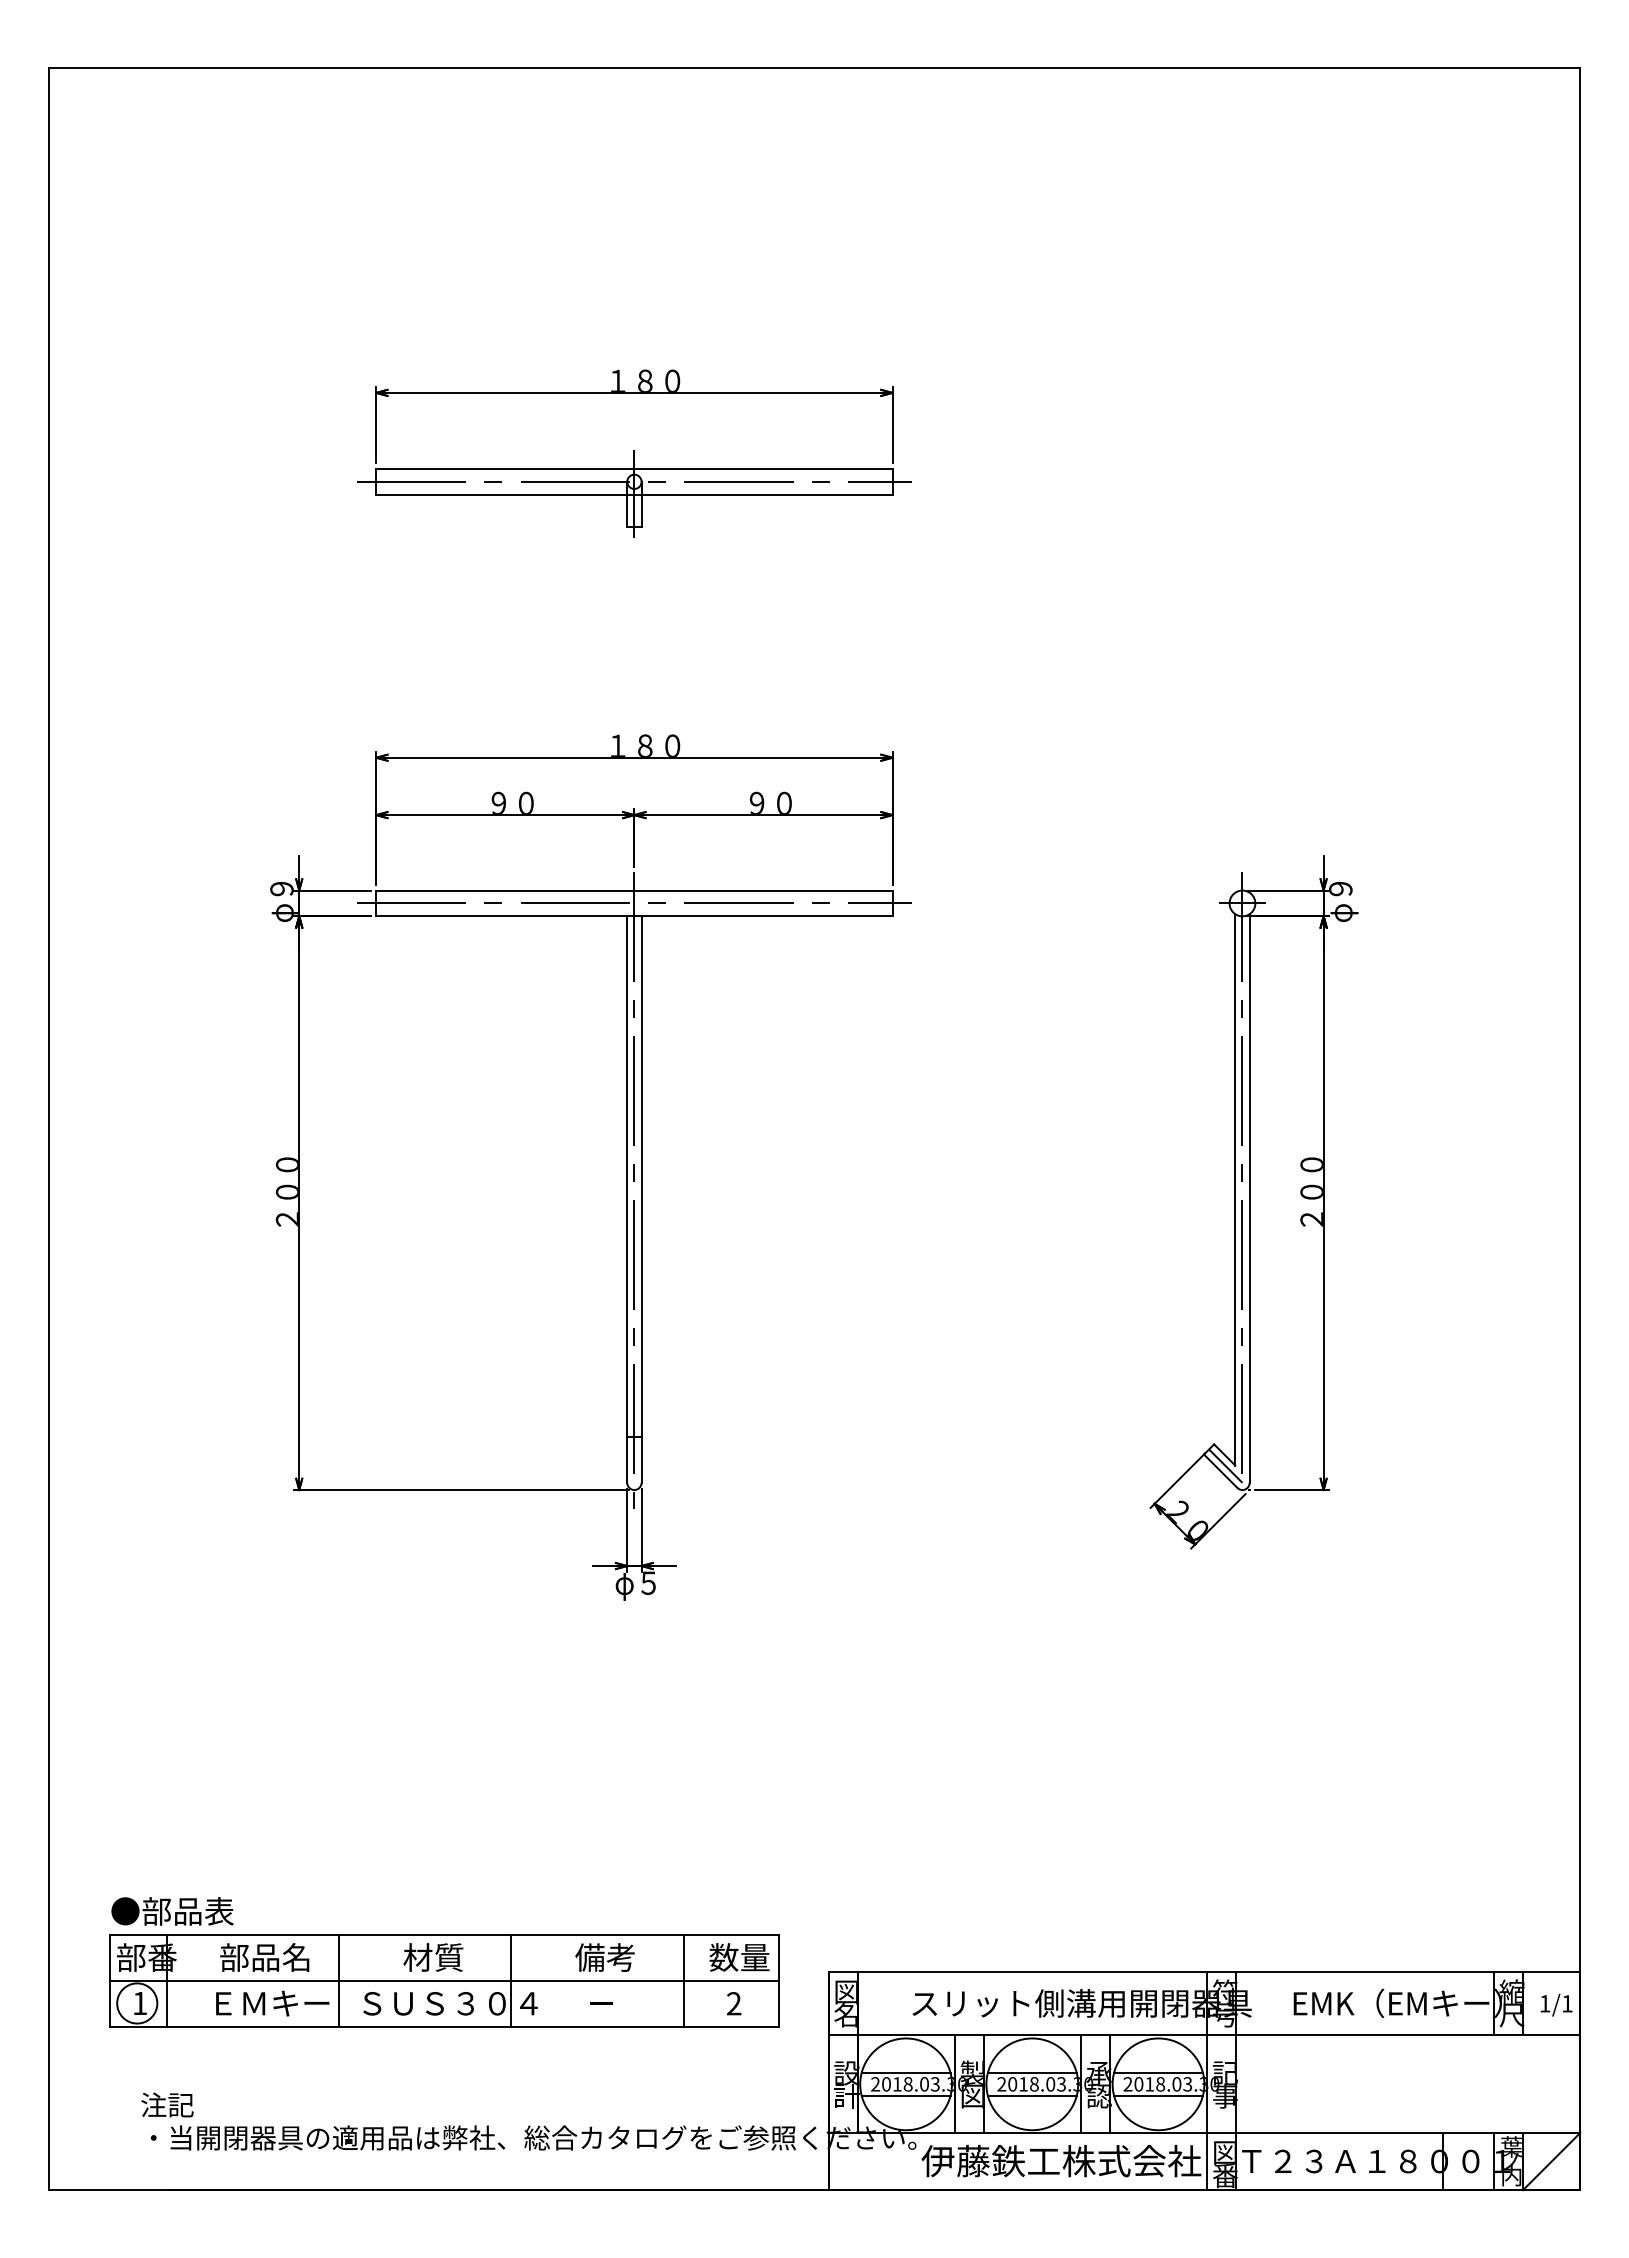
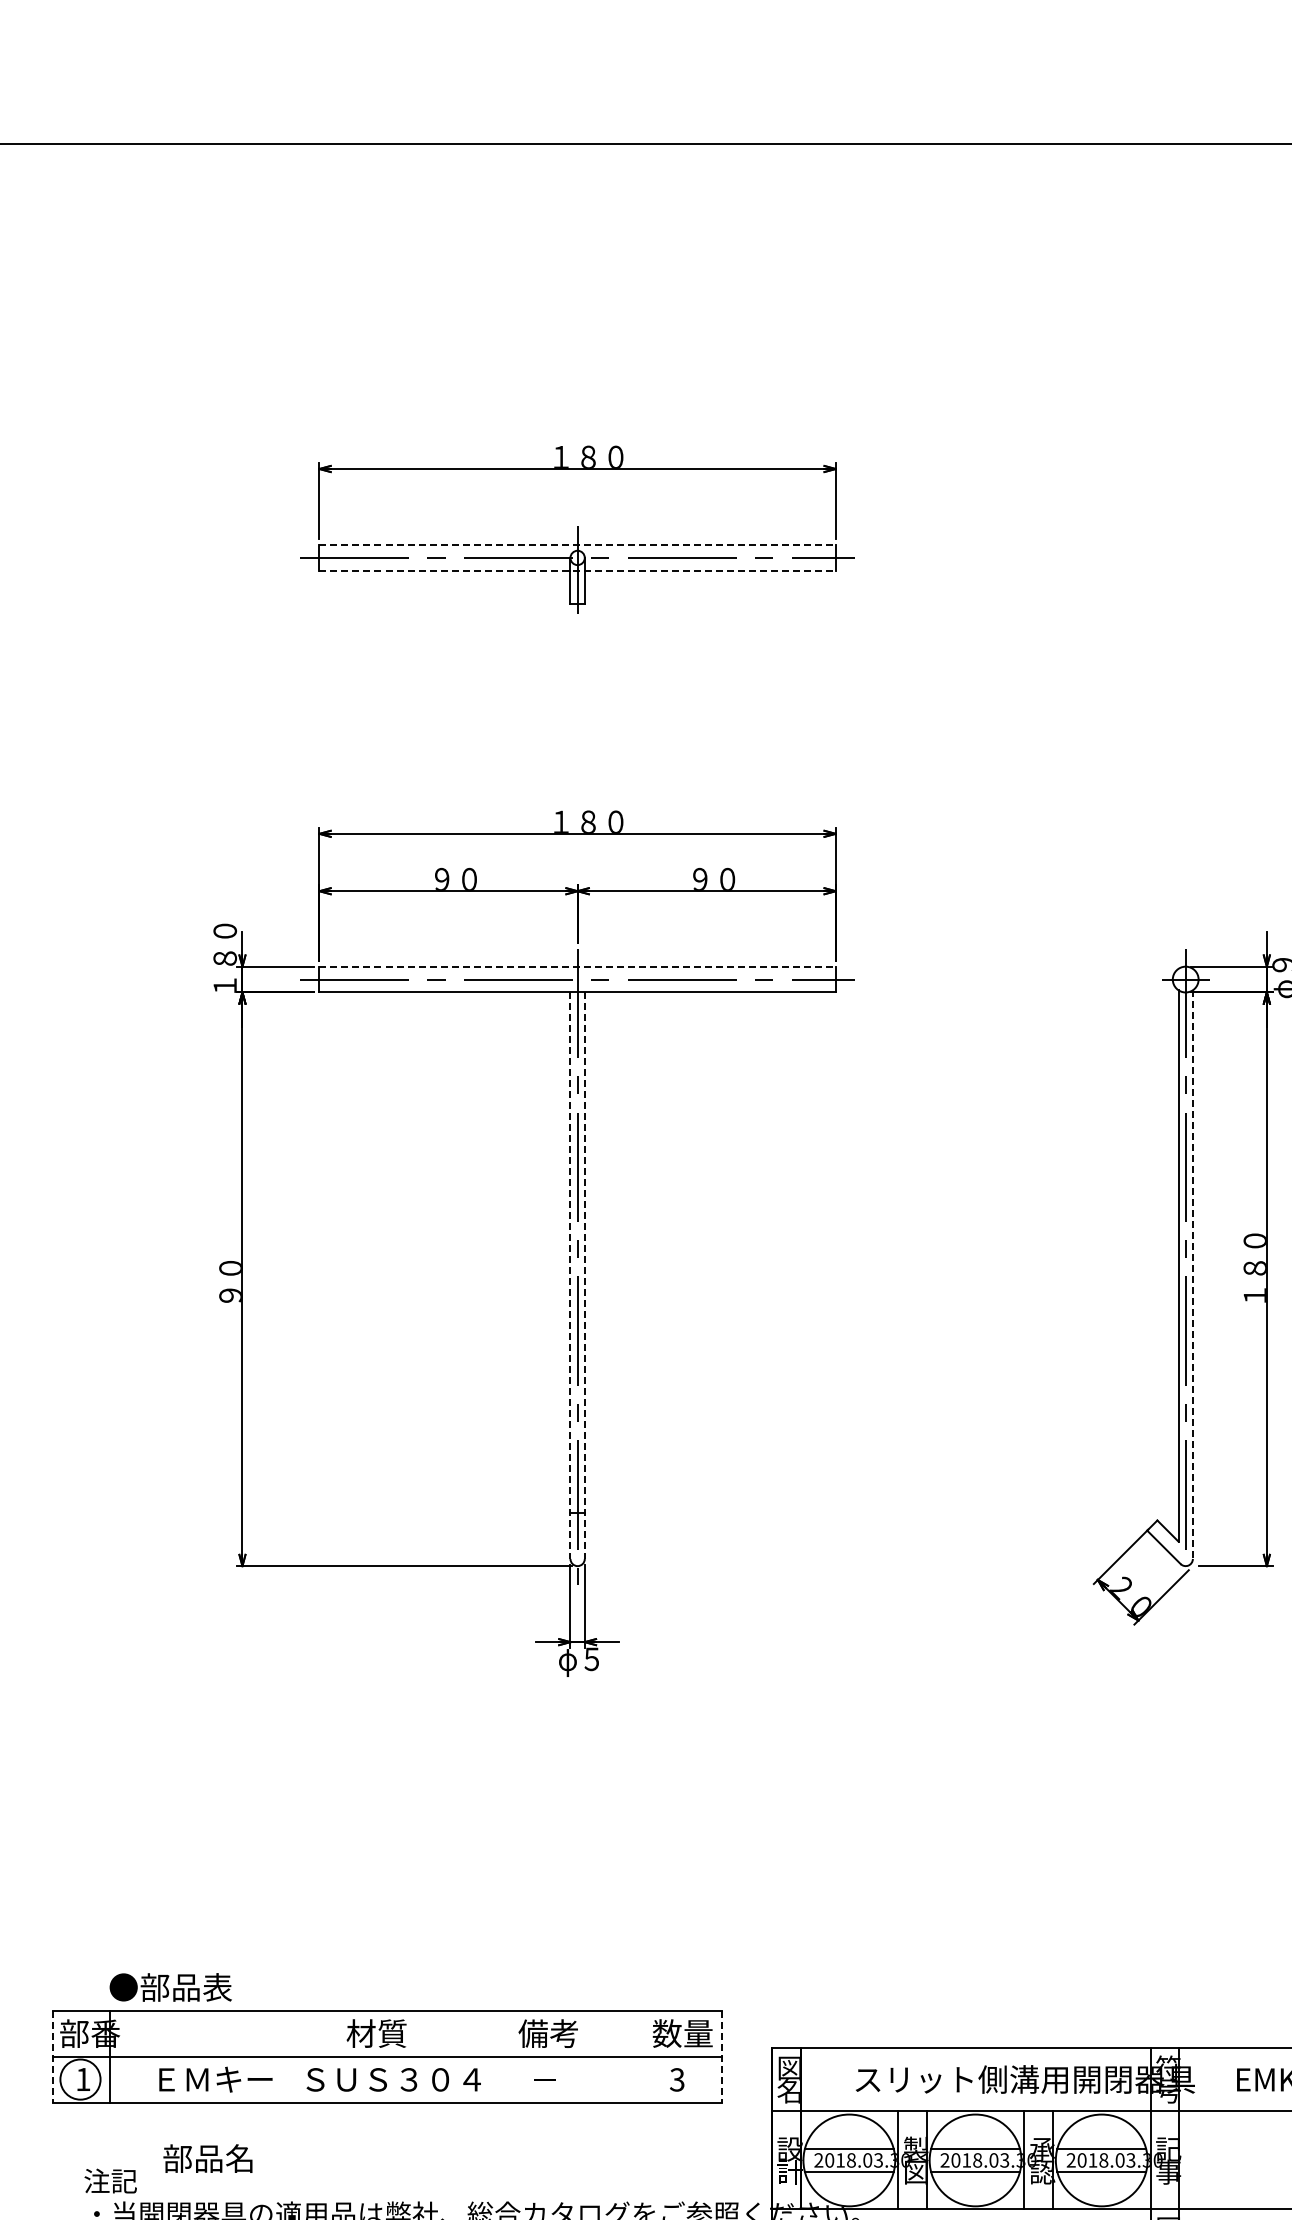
line: (634, 468) -> (577, 544), solid -> dashed
line: (634, 494) -> (577, 570), solid -> dashed
text: (283, 884) -> (226, 960), φ９ -> １８０
line: (634, 890) -> (577, 966), solid -> dashed
text: (286, 1191) -> (229, 1267), ２００ -> ９０
line: (1249, 1199) -> (1192, 1275), solid -> dashed
line: (627, 1200) -> (570, 1276), solid -> dashed
line: (641, 1200) -> (584, 1276), solid -> dashed
text: (1311, 1205) -> (1254, 1281), ２００ -> １８０
line: (1225, 1465) -> (1168, 1541), removed
text: (172, 1911) -> (170, 1987), moved
text: (264, 1957) -> (207, 2158), moved
line: (109, 1980) -> (52, 2056), solid -> dashed
line: (339, 1980) -> (282, 2056), removed
line: (511, 1980) -> (454, 2056), removed
line: (683, 1980) -> (626, 2056), removed
line: (779, 1980) -> (722, 2056), solid -> dashed
text: (733, 2003) -> (676, 2079), 2 -> 3

